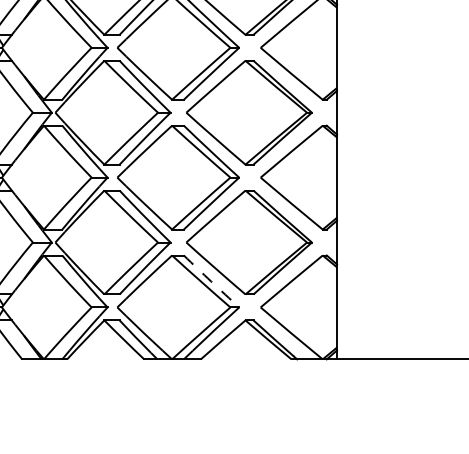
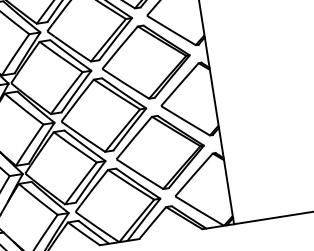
arc: (211, 281) -> (138, 183), dashed -> solid

